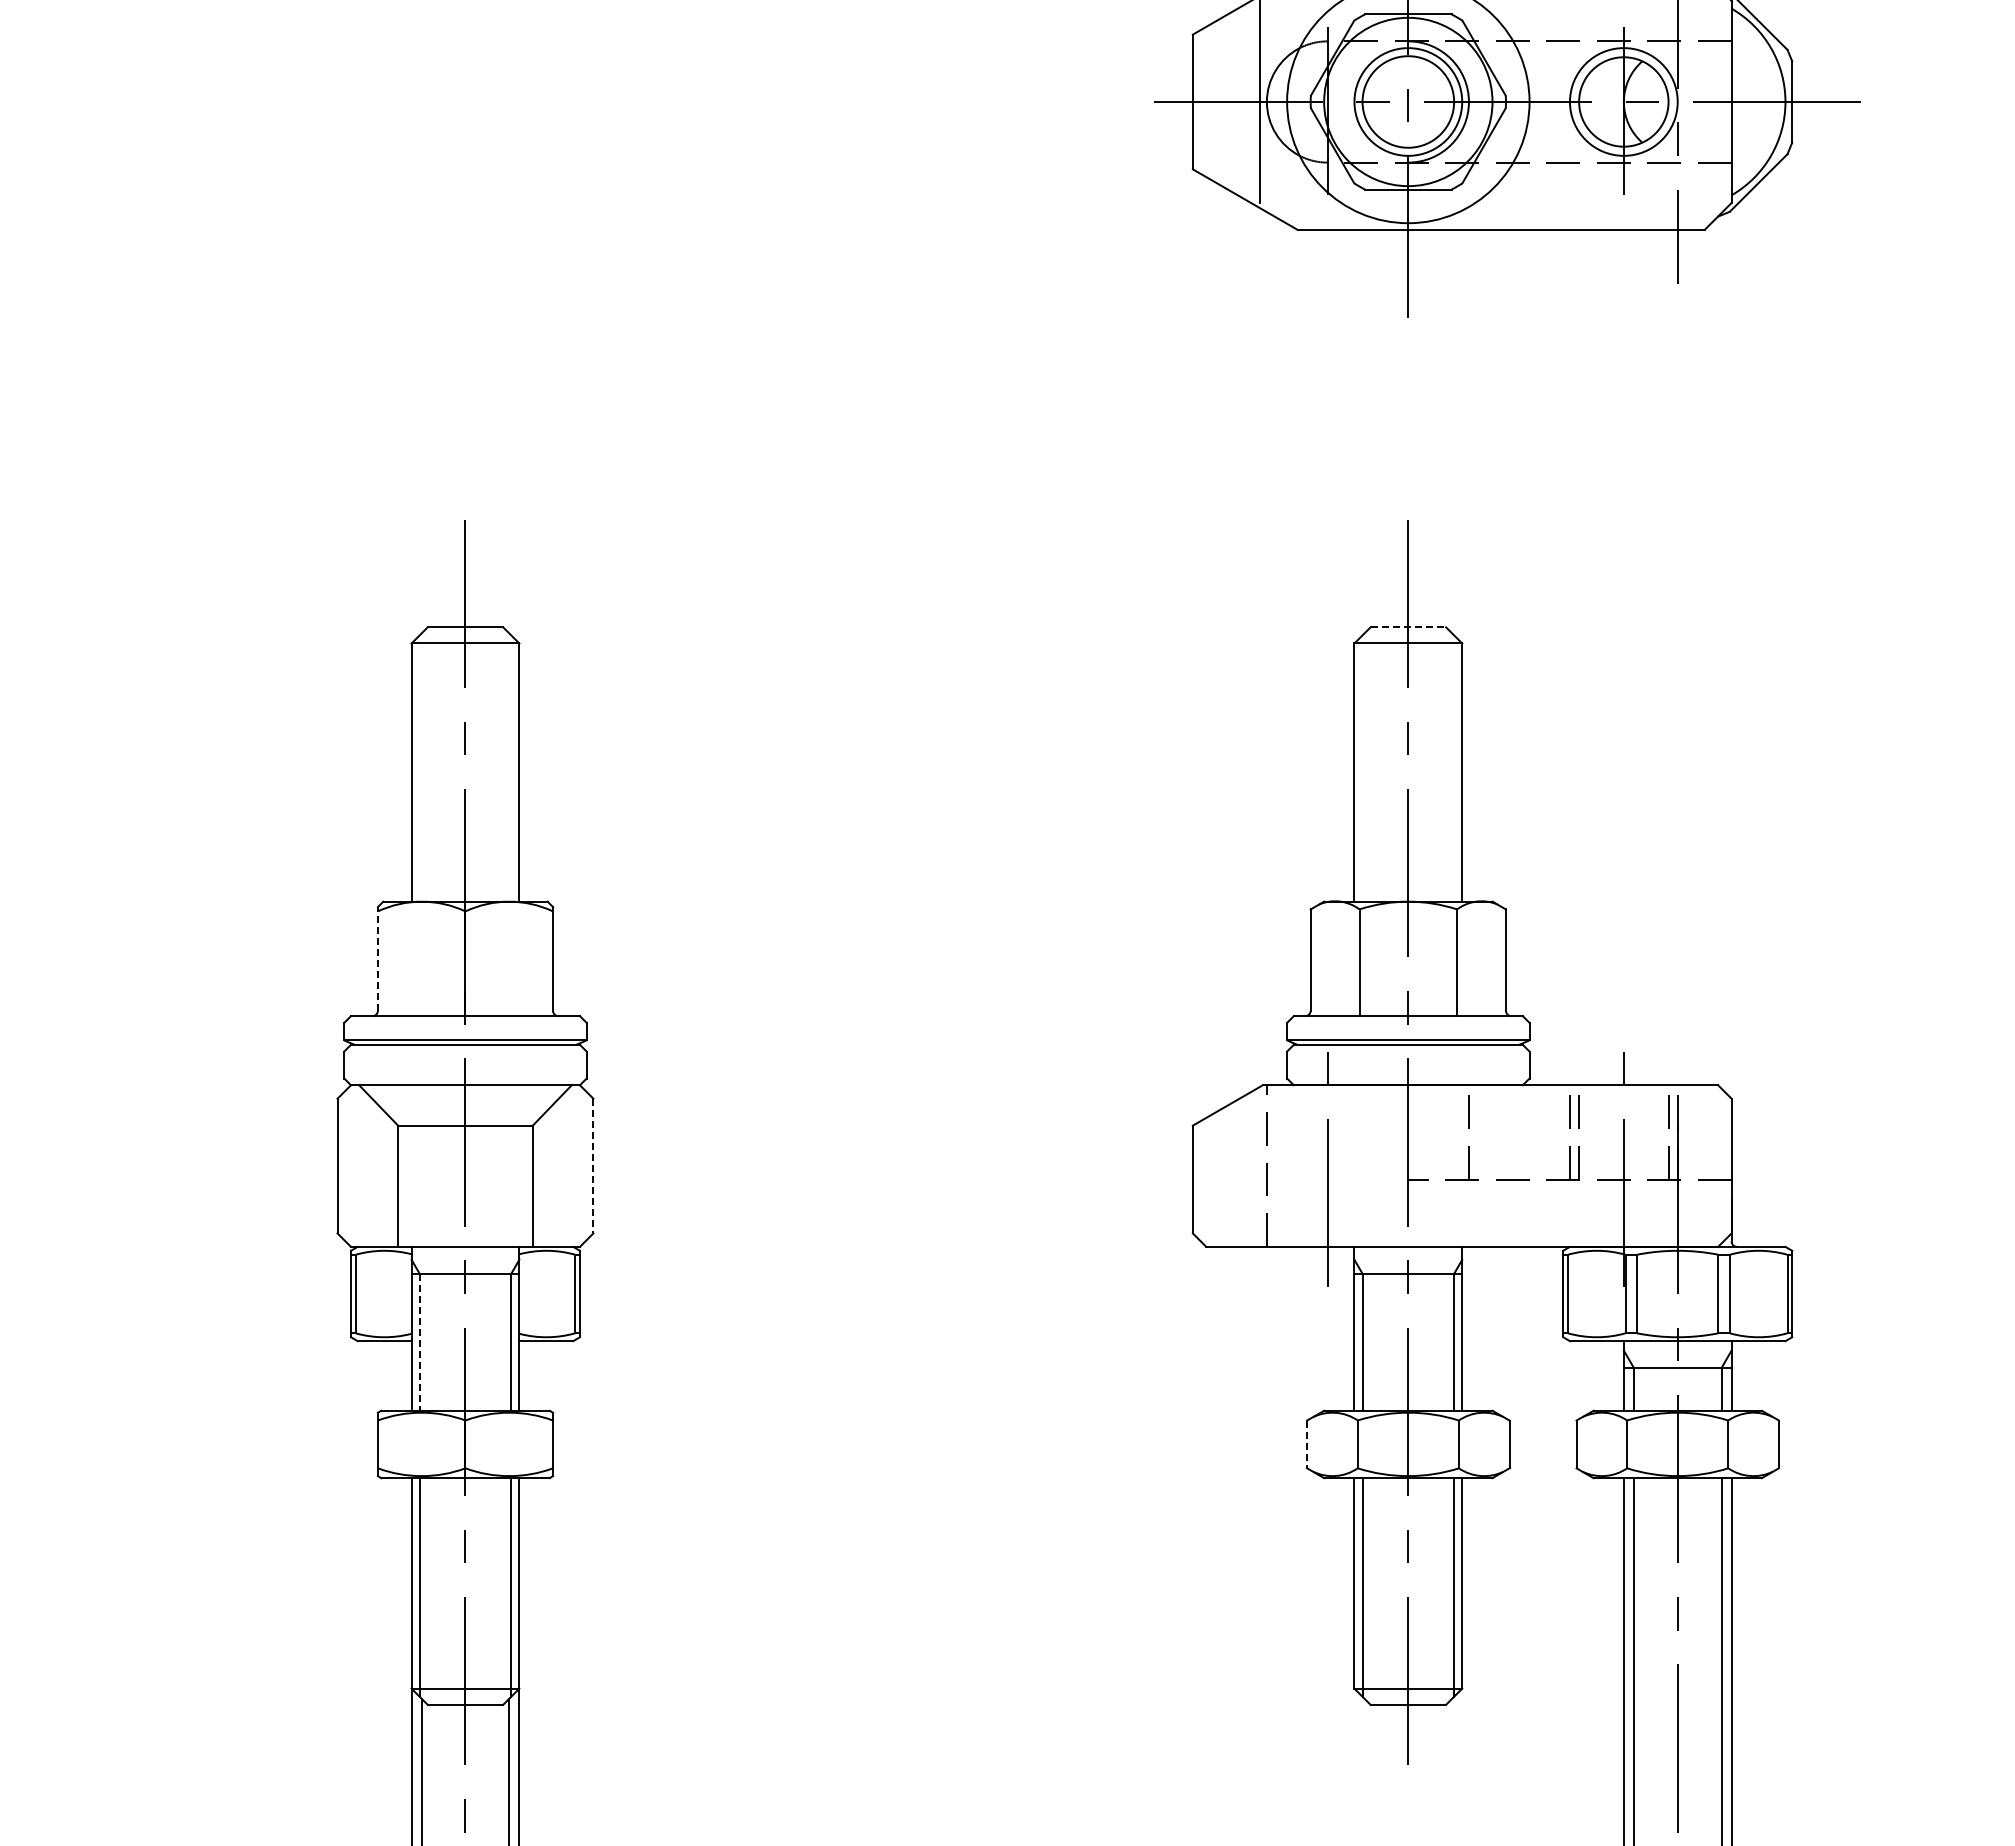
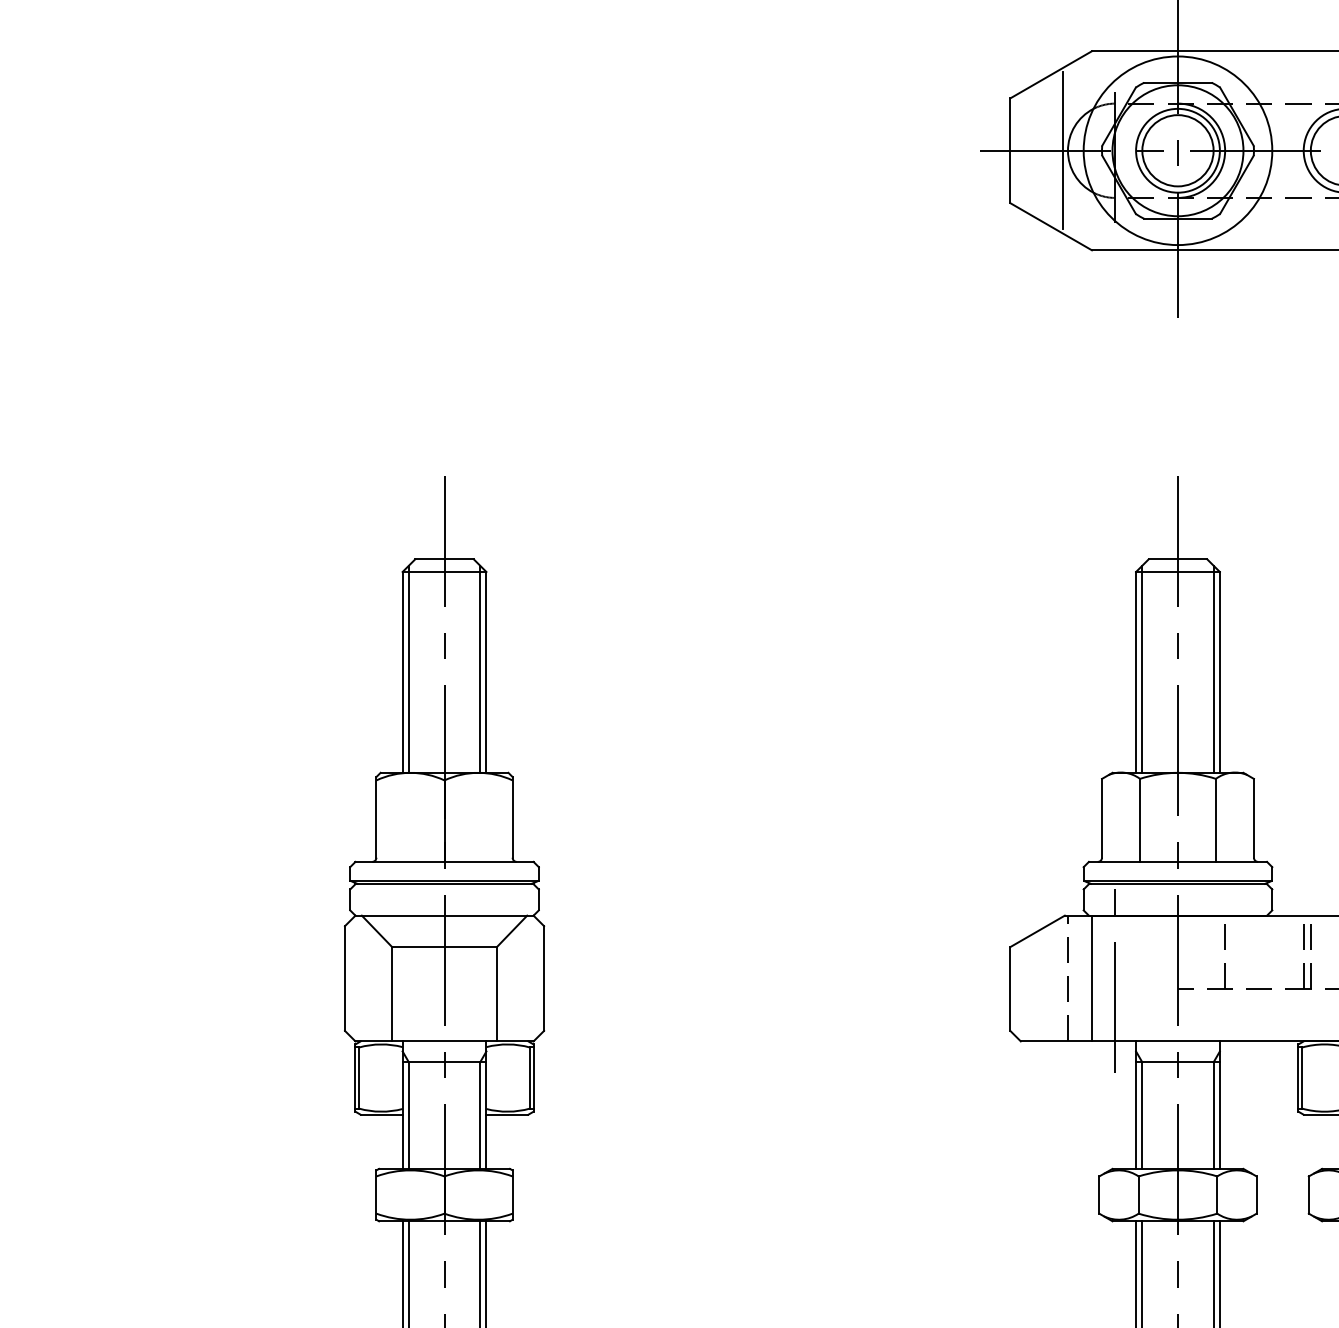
line: (1408, 627) -> (1178, 559), dashed -> solid
line: (419, 768) -> (408, 669), added
line: (511, 768) -> (480, 669), added
line: (1362, 768) -> (1142, 669), added
line: (1454, 768) -> (1213, 669), added
line: (377, 958) -> (376, 817), dashed -> solid
line: (1297, 1165) -> (1091, 978), added
line: (593, 1166) -> (544, 978), dashed -> solid
line: (419, 1342) -> (408, 1115), dashed -> solid
line: (1307, 1444) -> (1099, 1195), dashed -> solid

